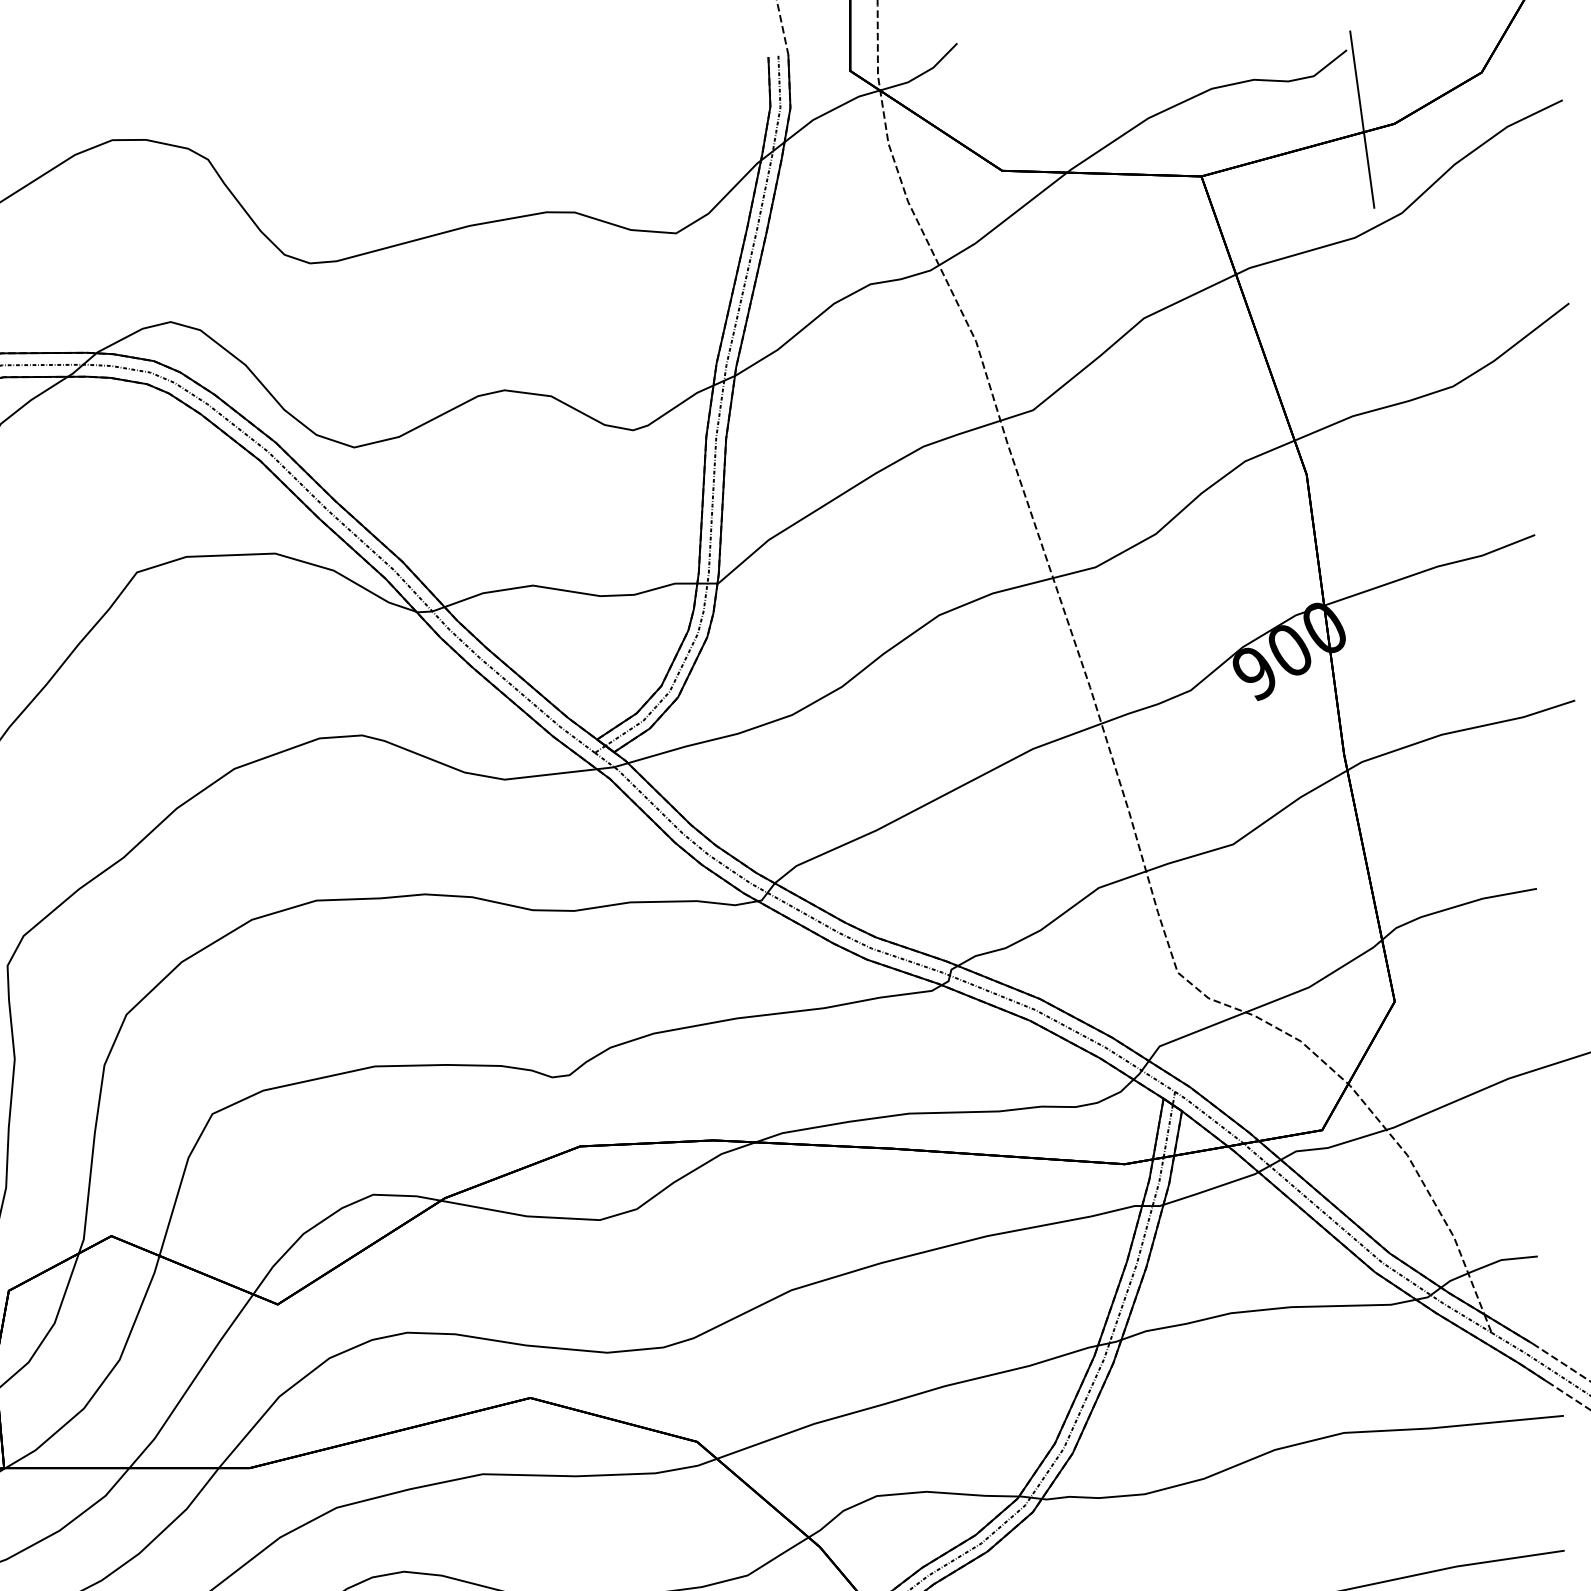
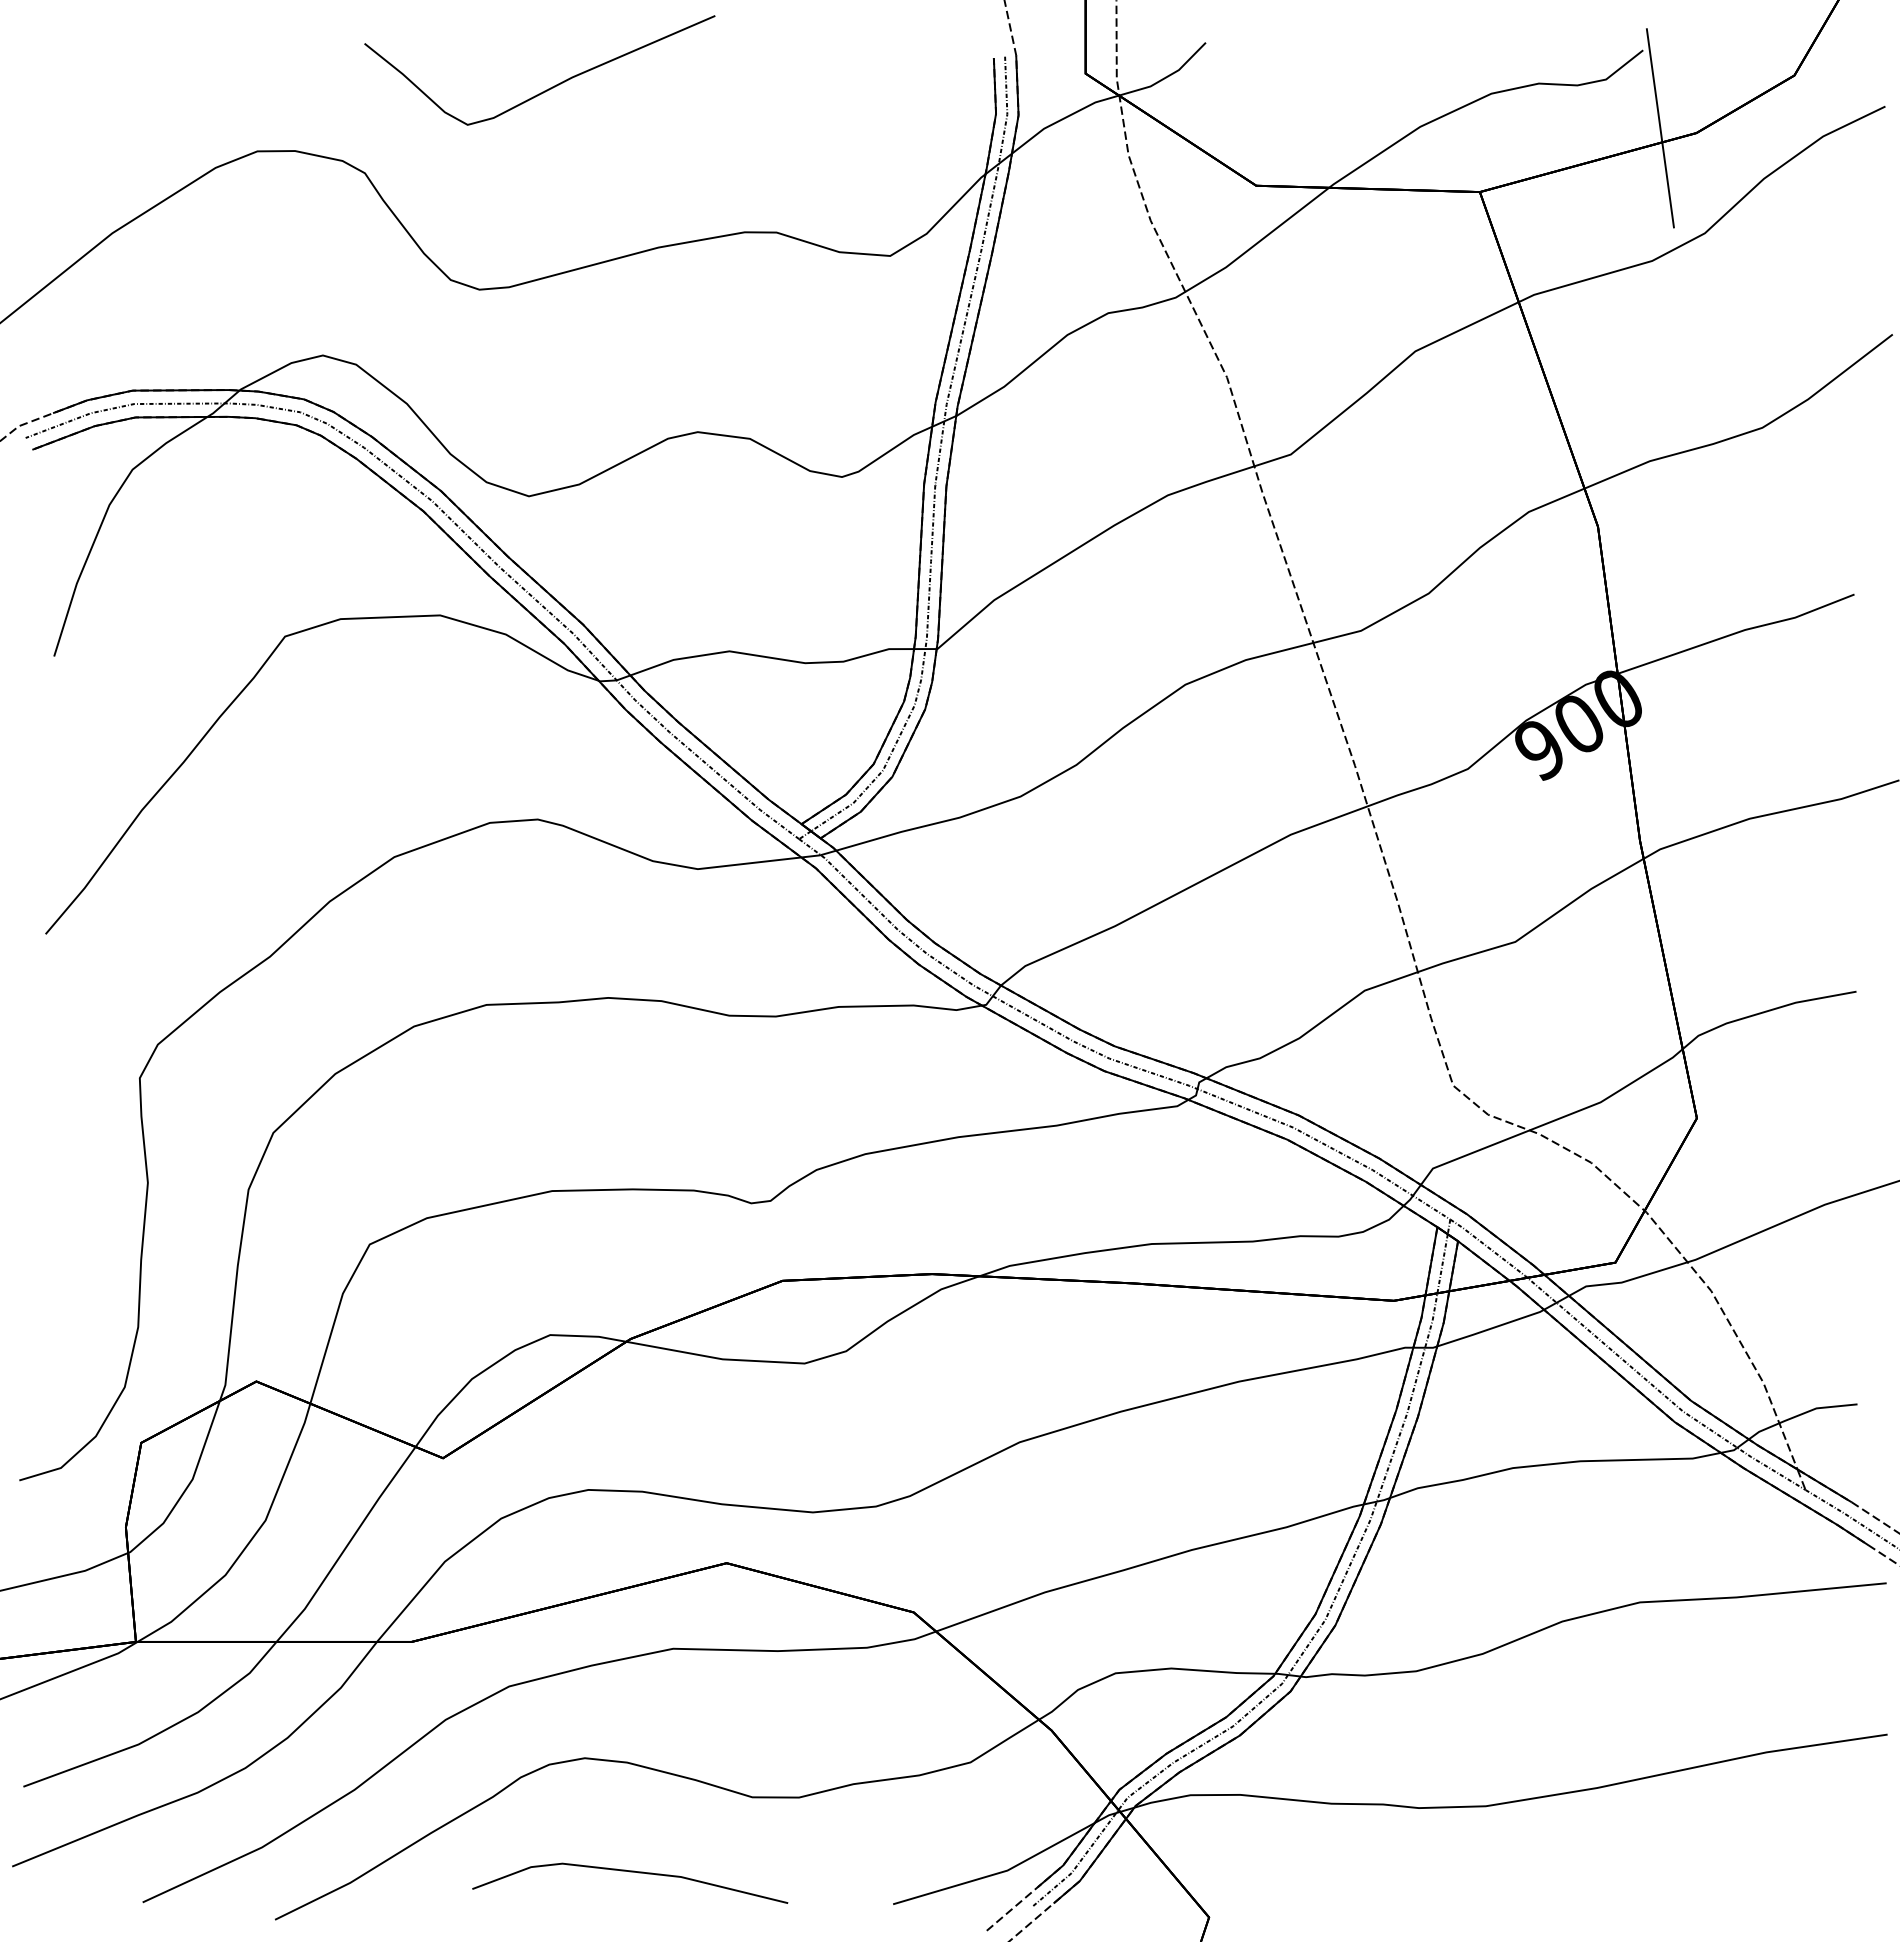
curve: (371, 84) -> (548, 88), added

